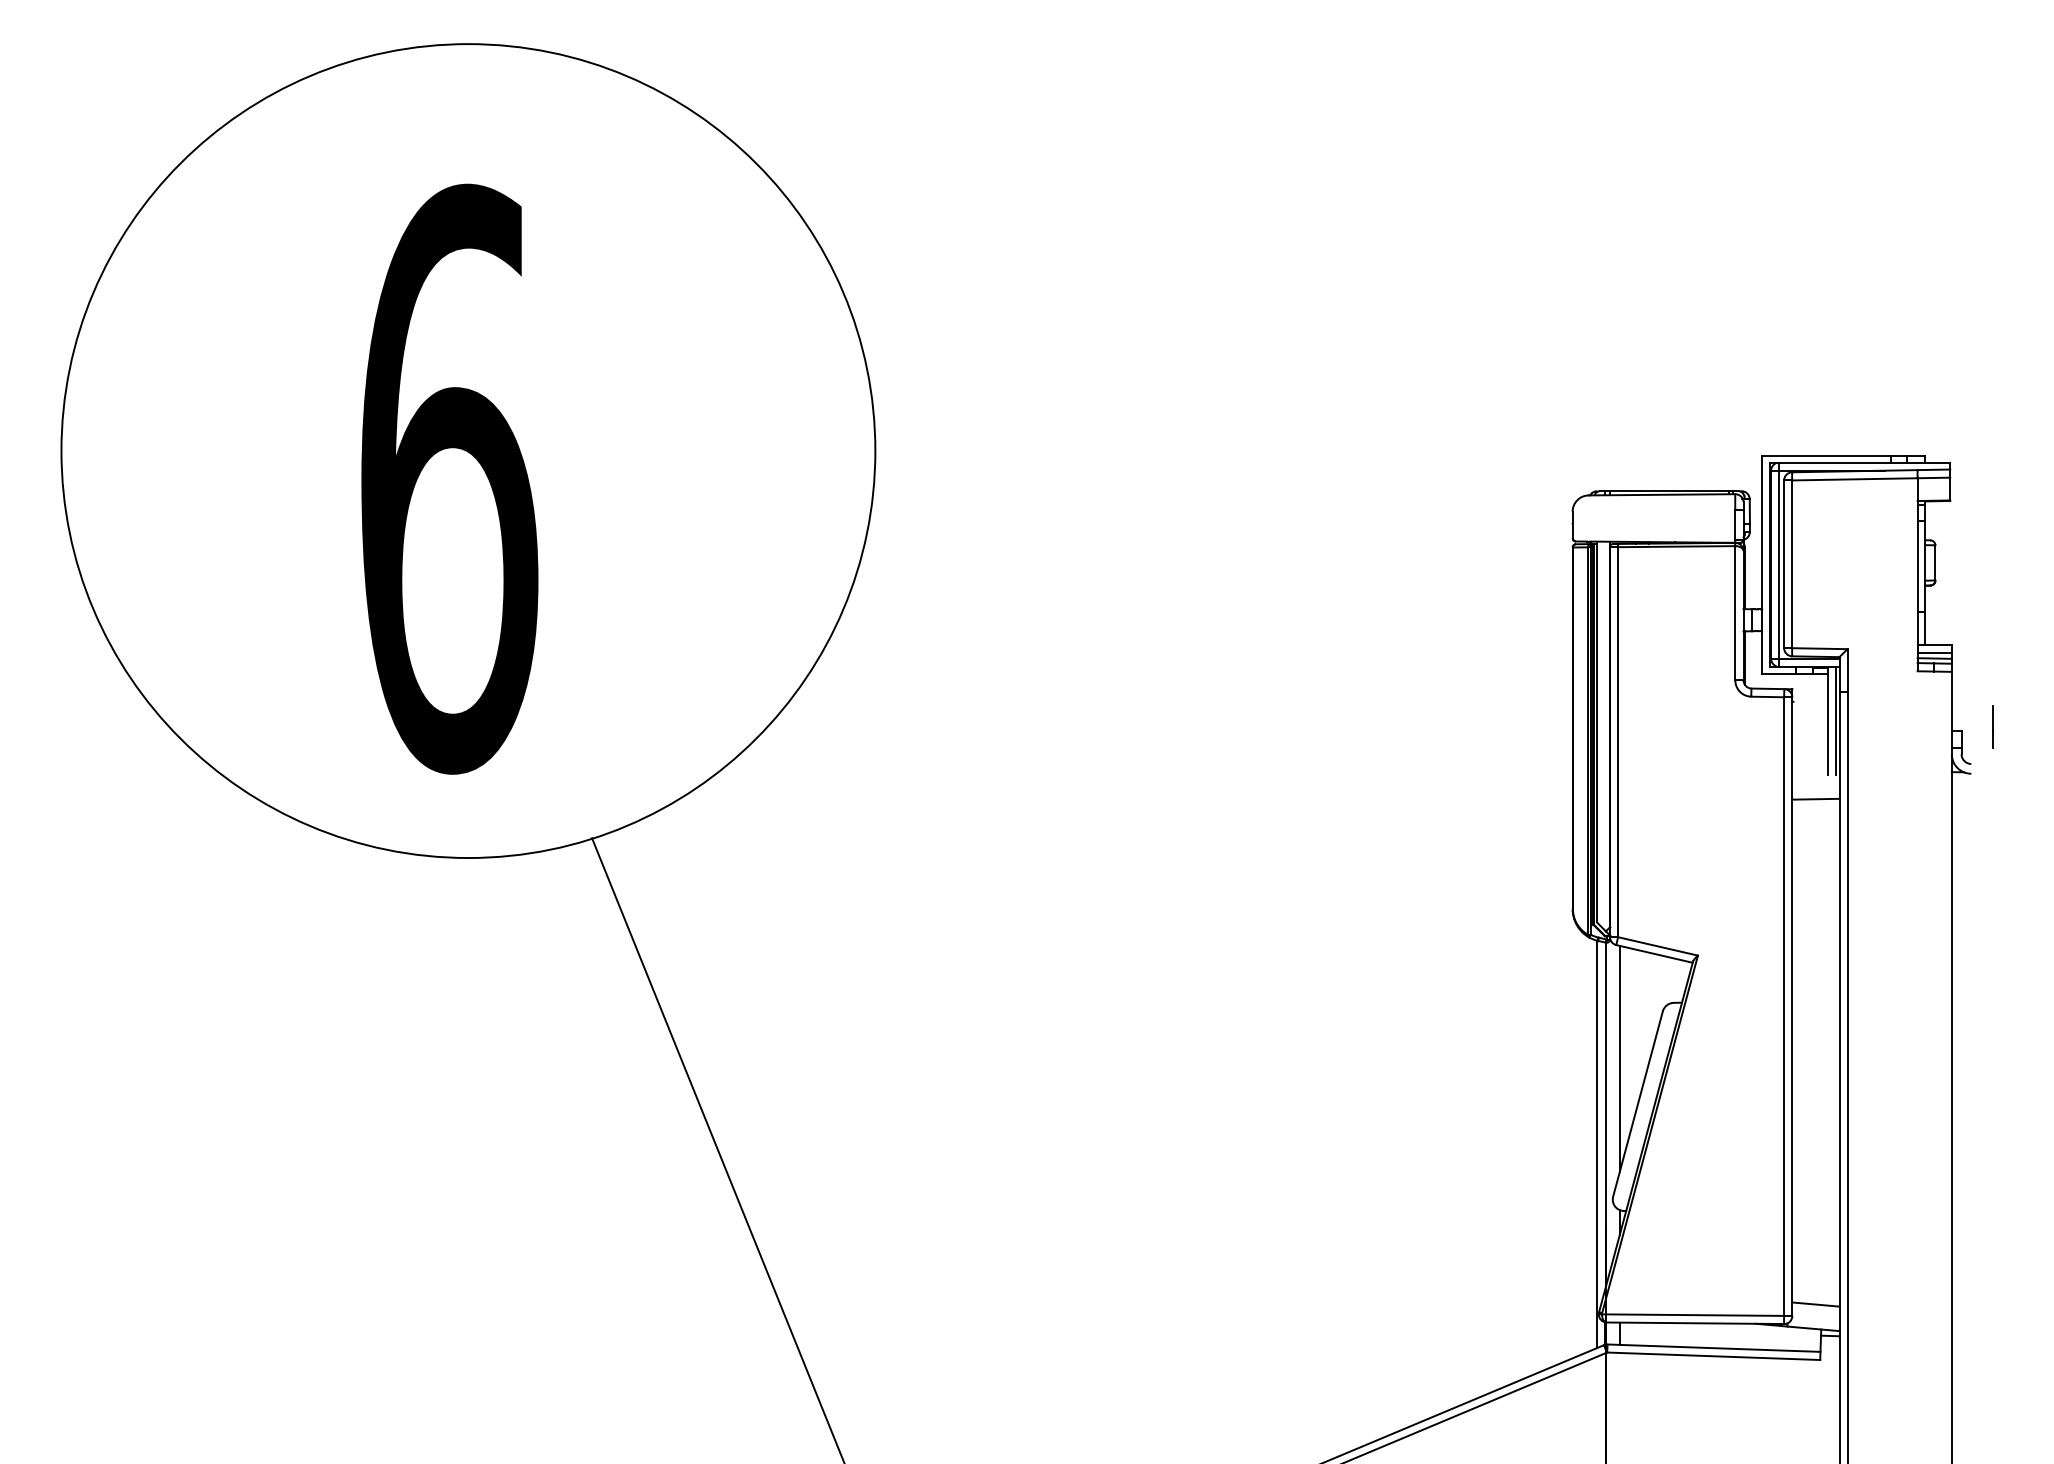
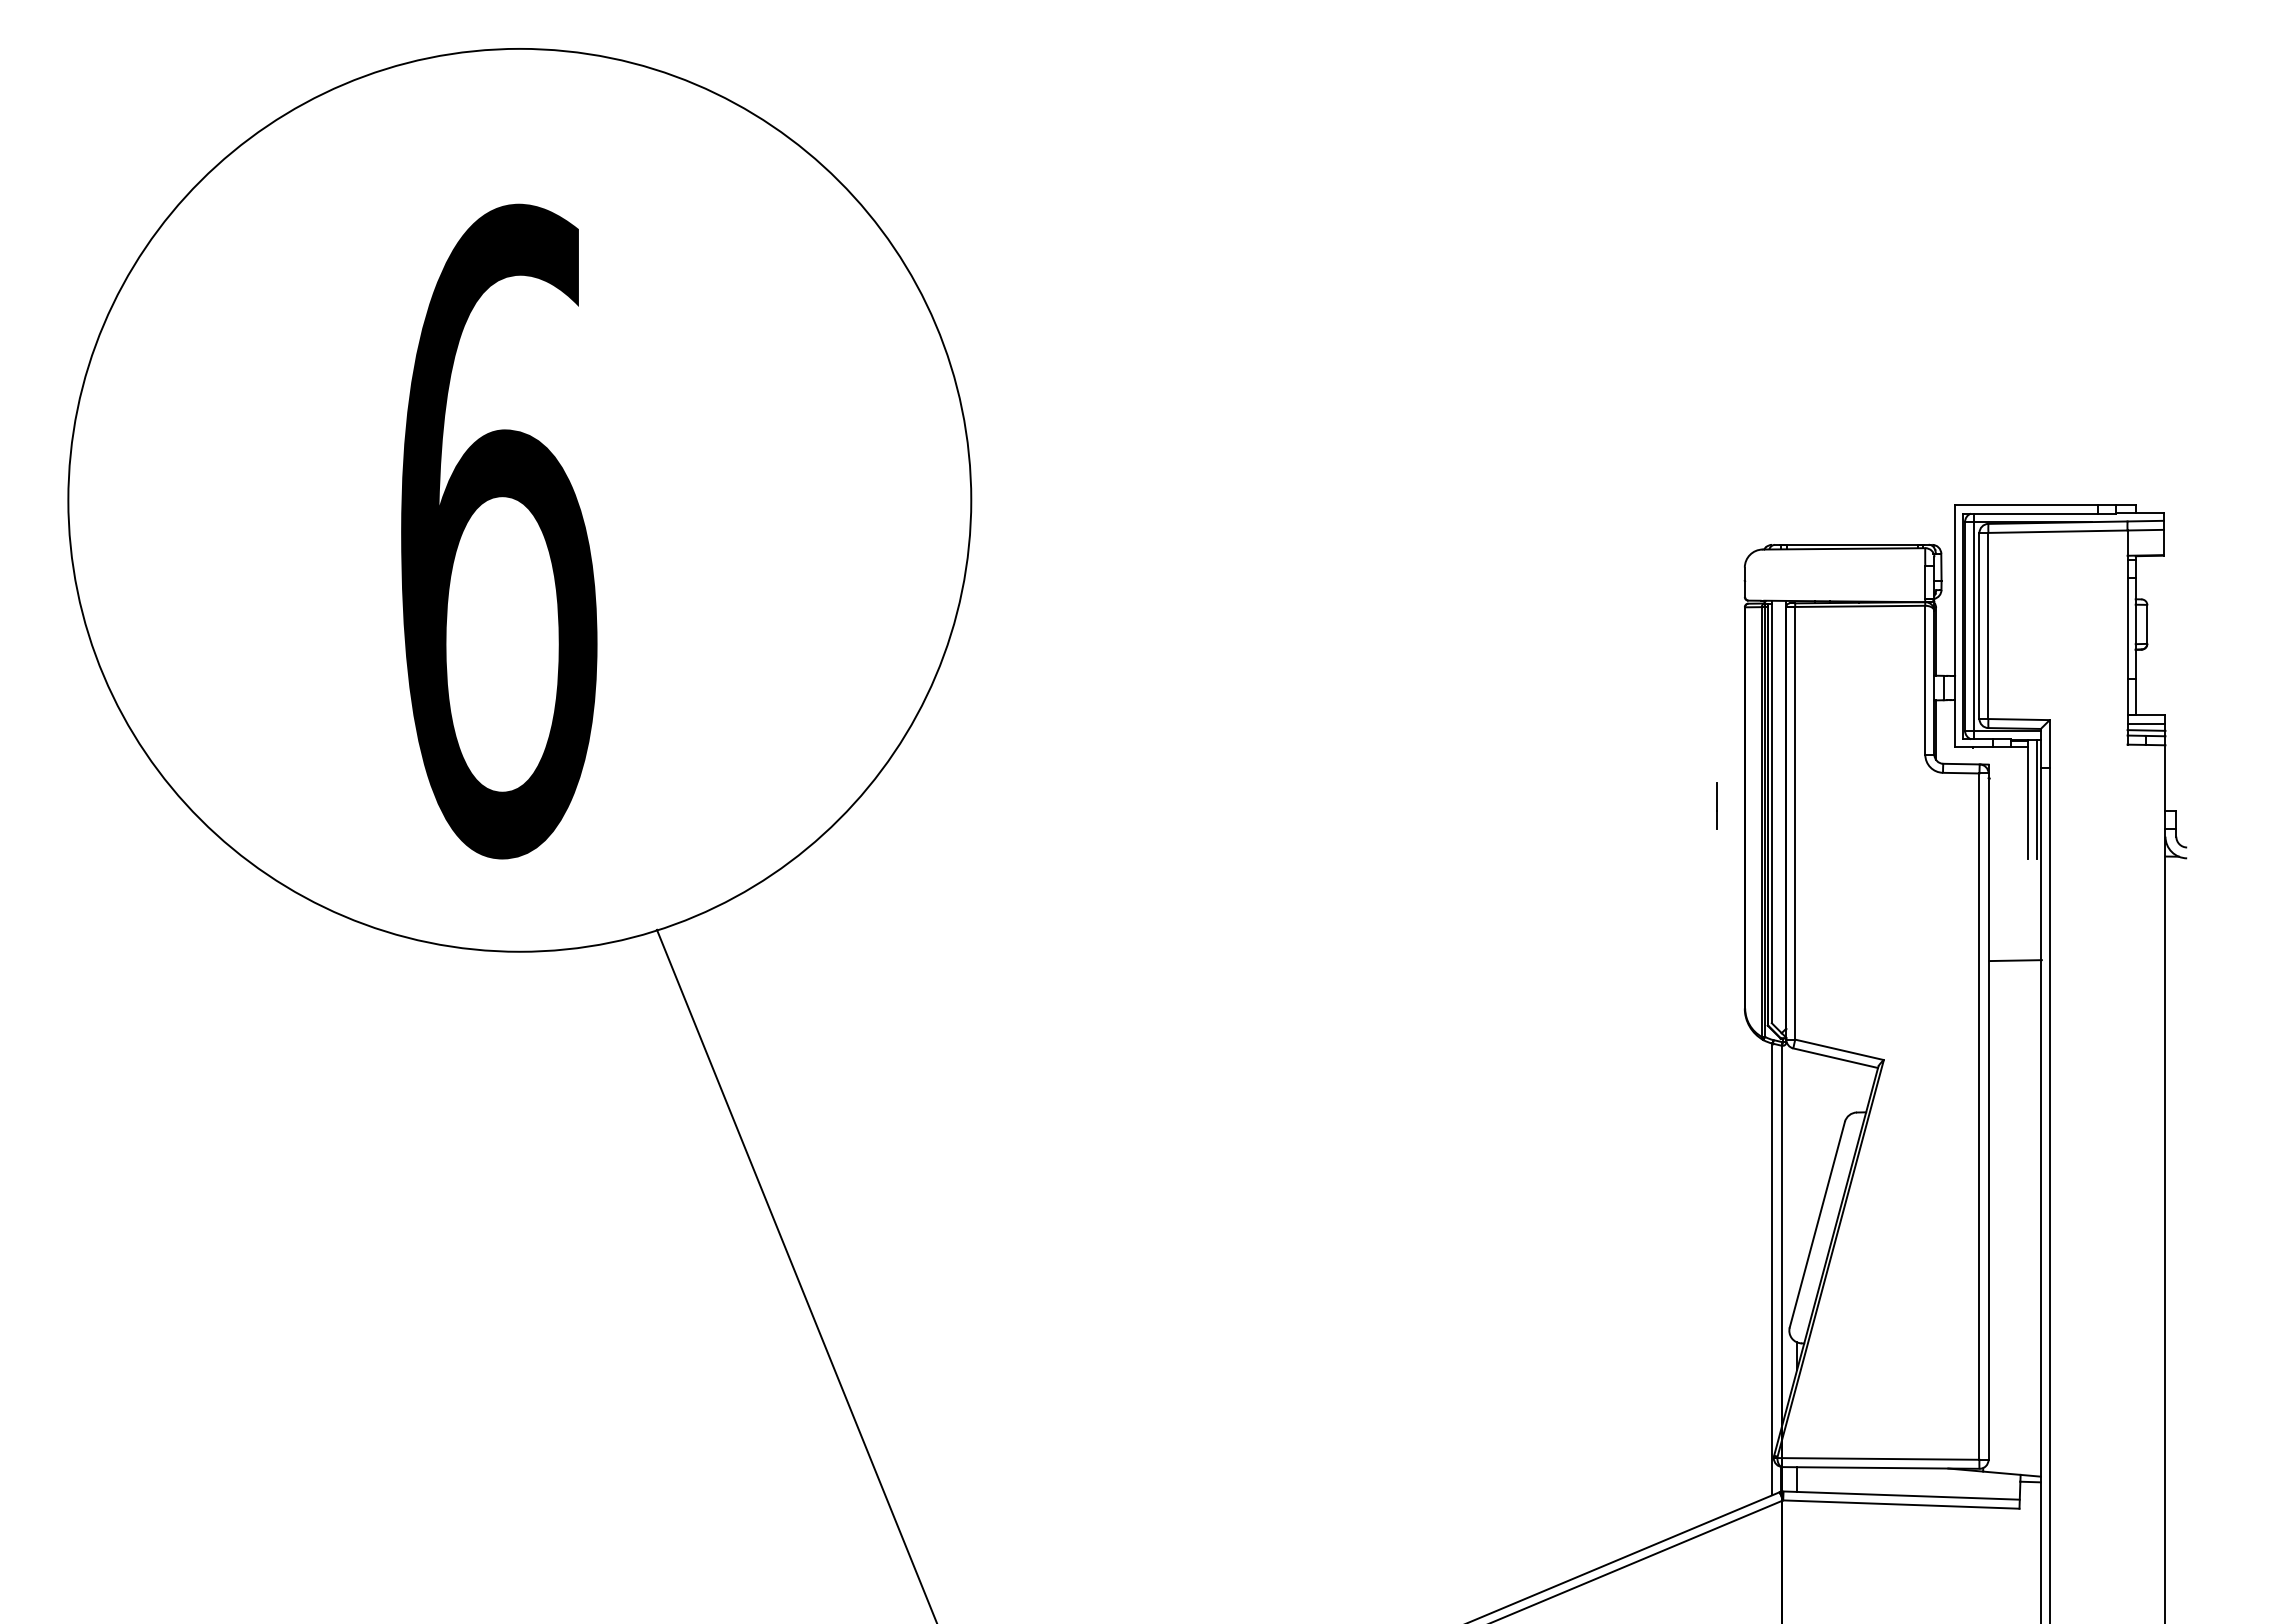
line: (1992, 726) -> (1716, 805), moved
line: (1815, 799) -> (2015, 960), moved
line: (1620, 1058) -> (1797, 1174), removed
line: (1815, 1303) -> (2014, 1446), removed

